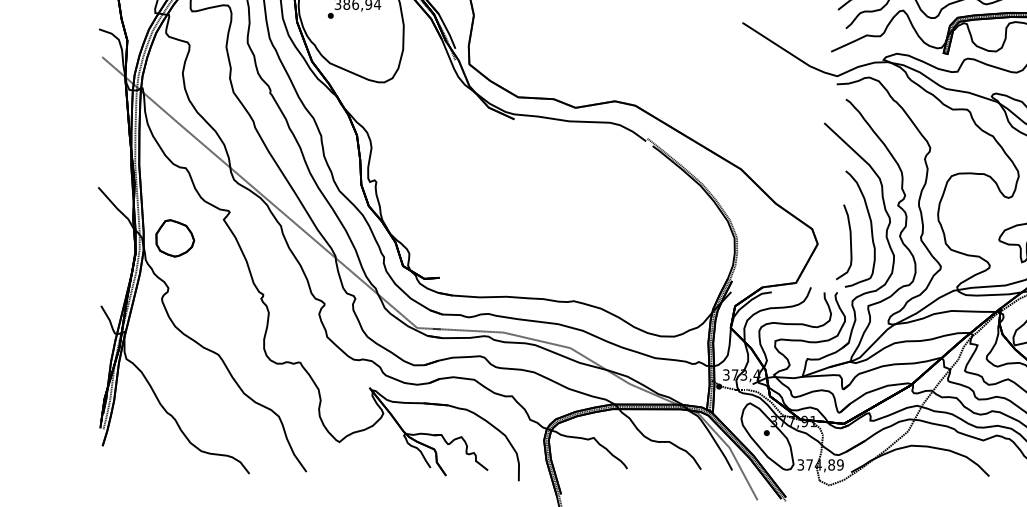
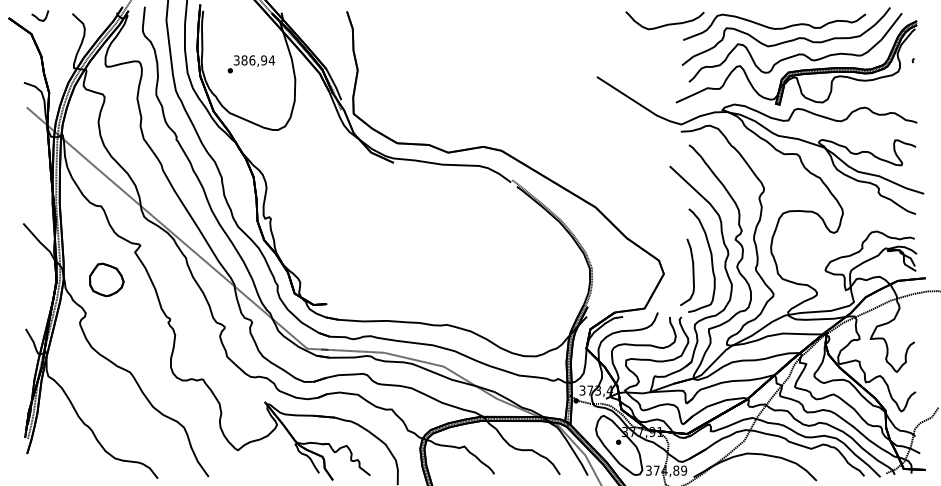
part: (174, 237) -> (106, 279), moved

